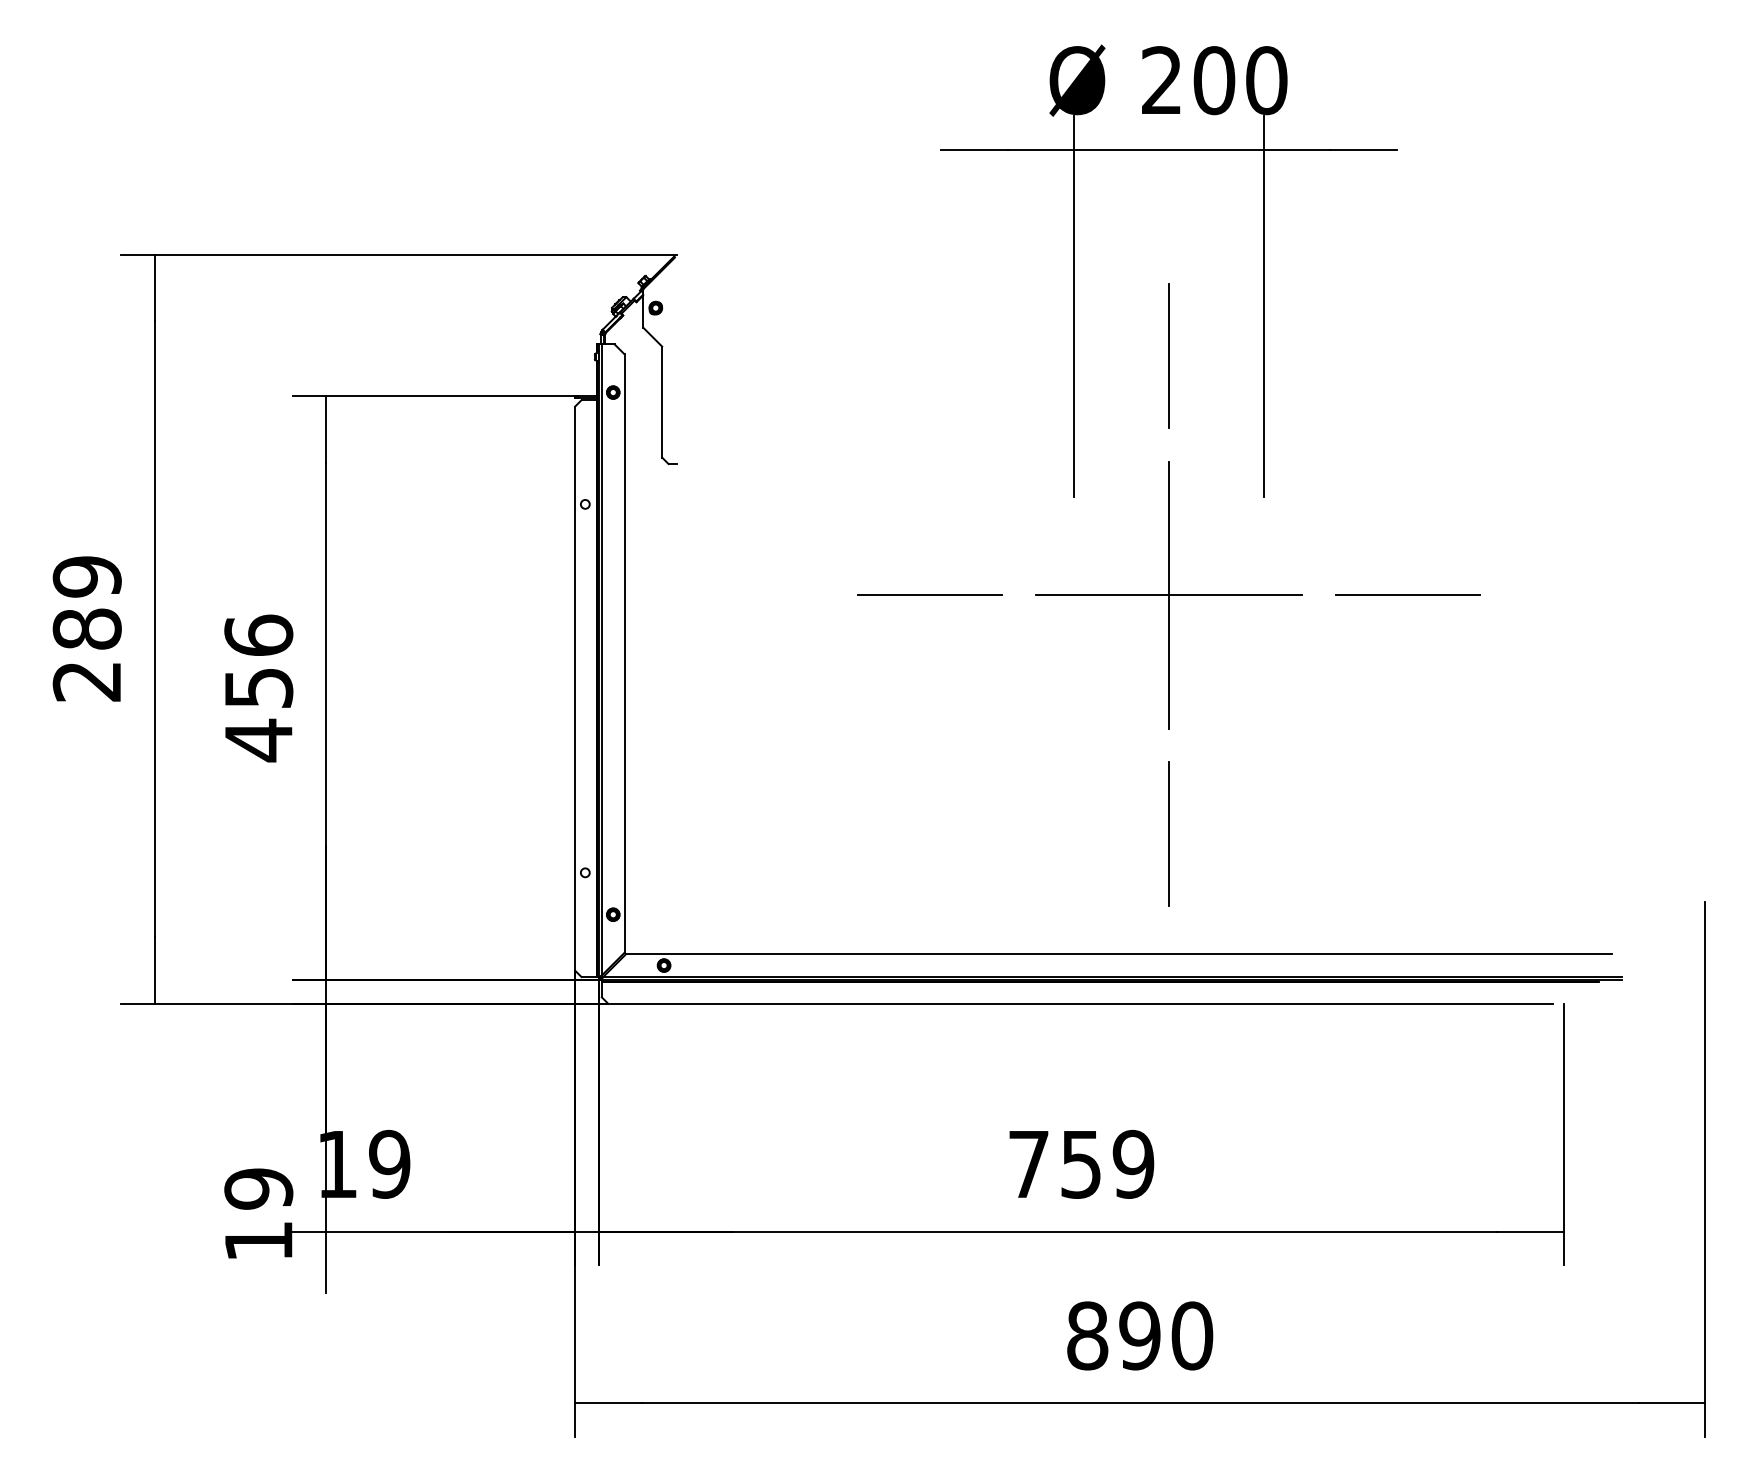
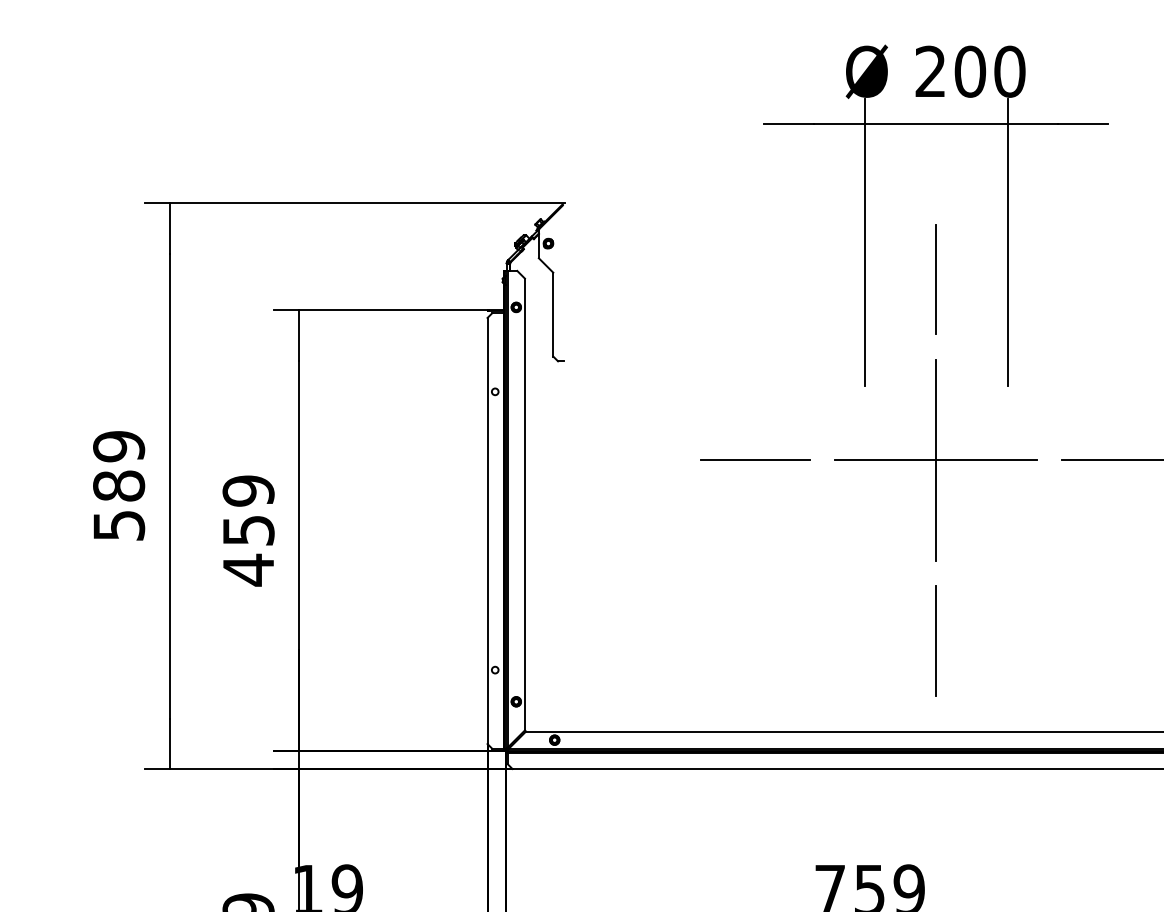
text: (258, 635) -> (248, 490), 456 -> 459
text: (86, 681) -> (118, 525), 289 -> 589

